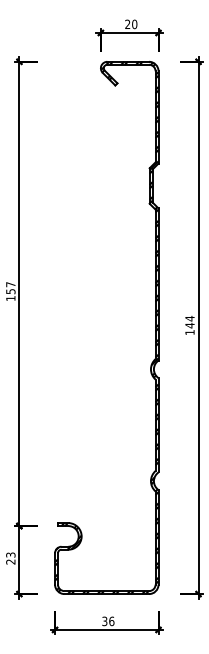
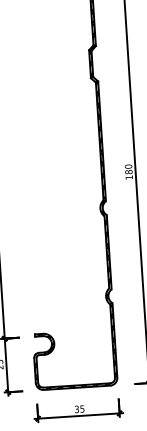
text: (189, 322) -> (128, 169), 144 -> 180
text: (111, 621) -> (82, 409), 36 -> 35

